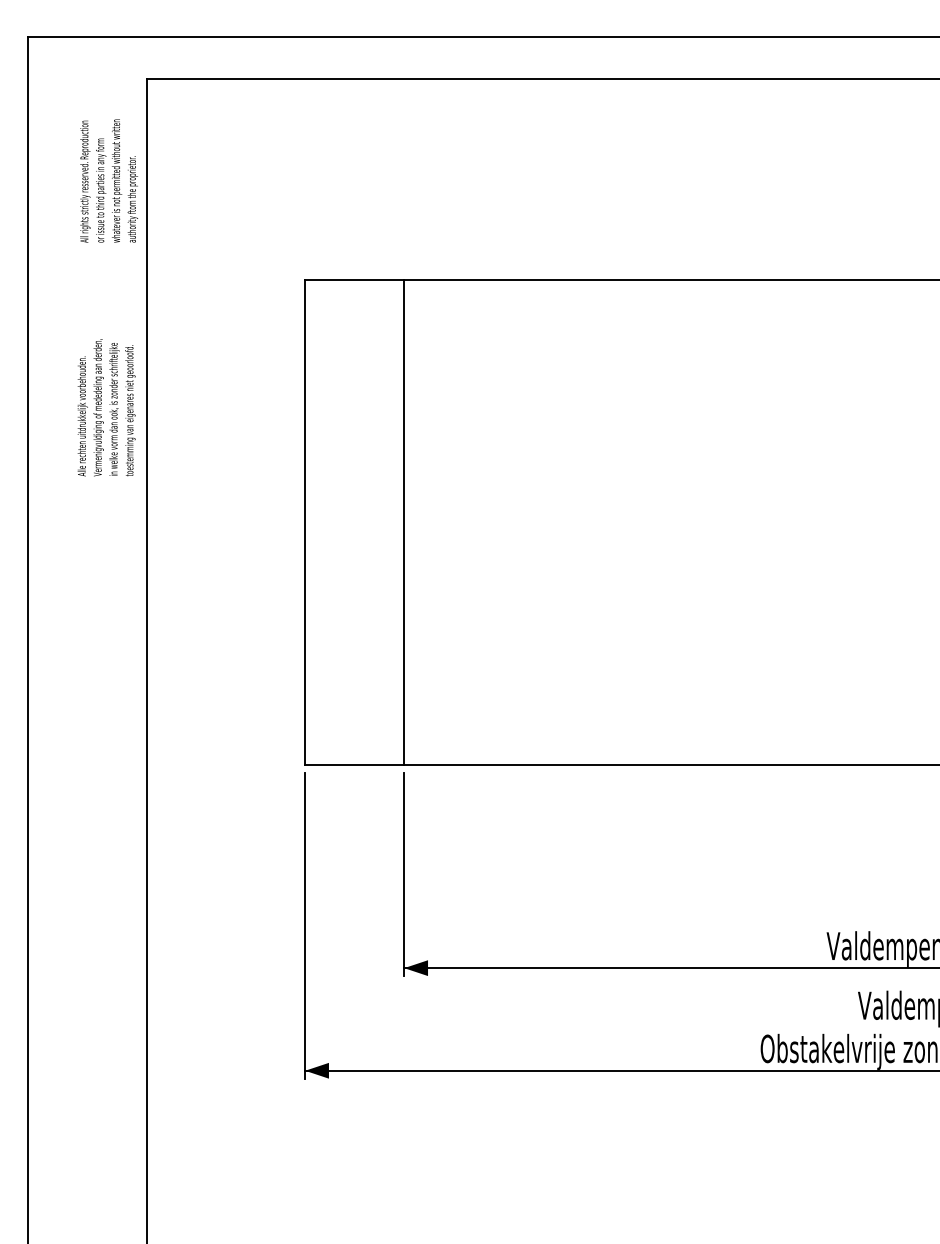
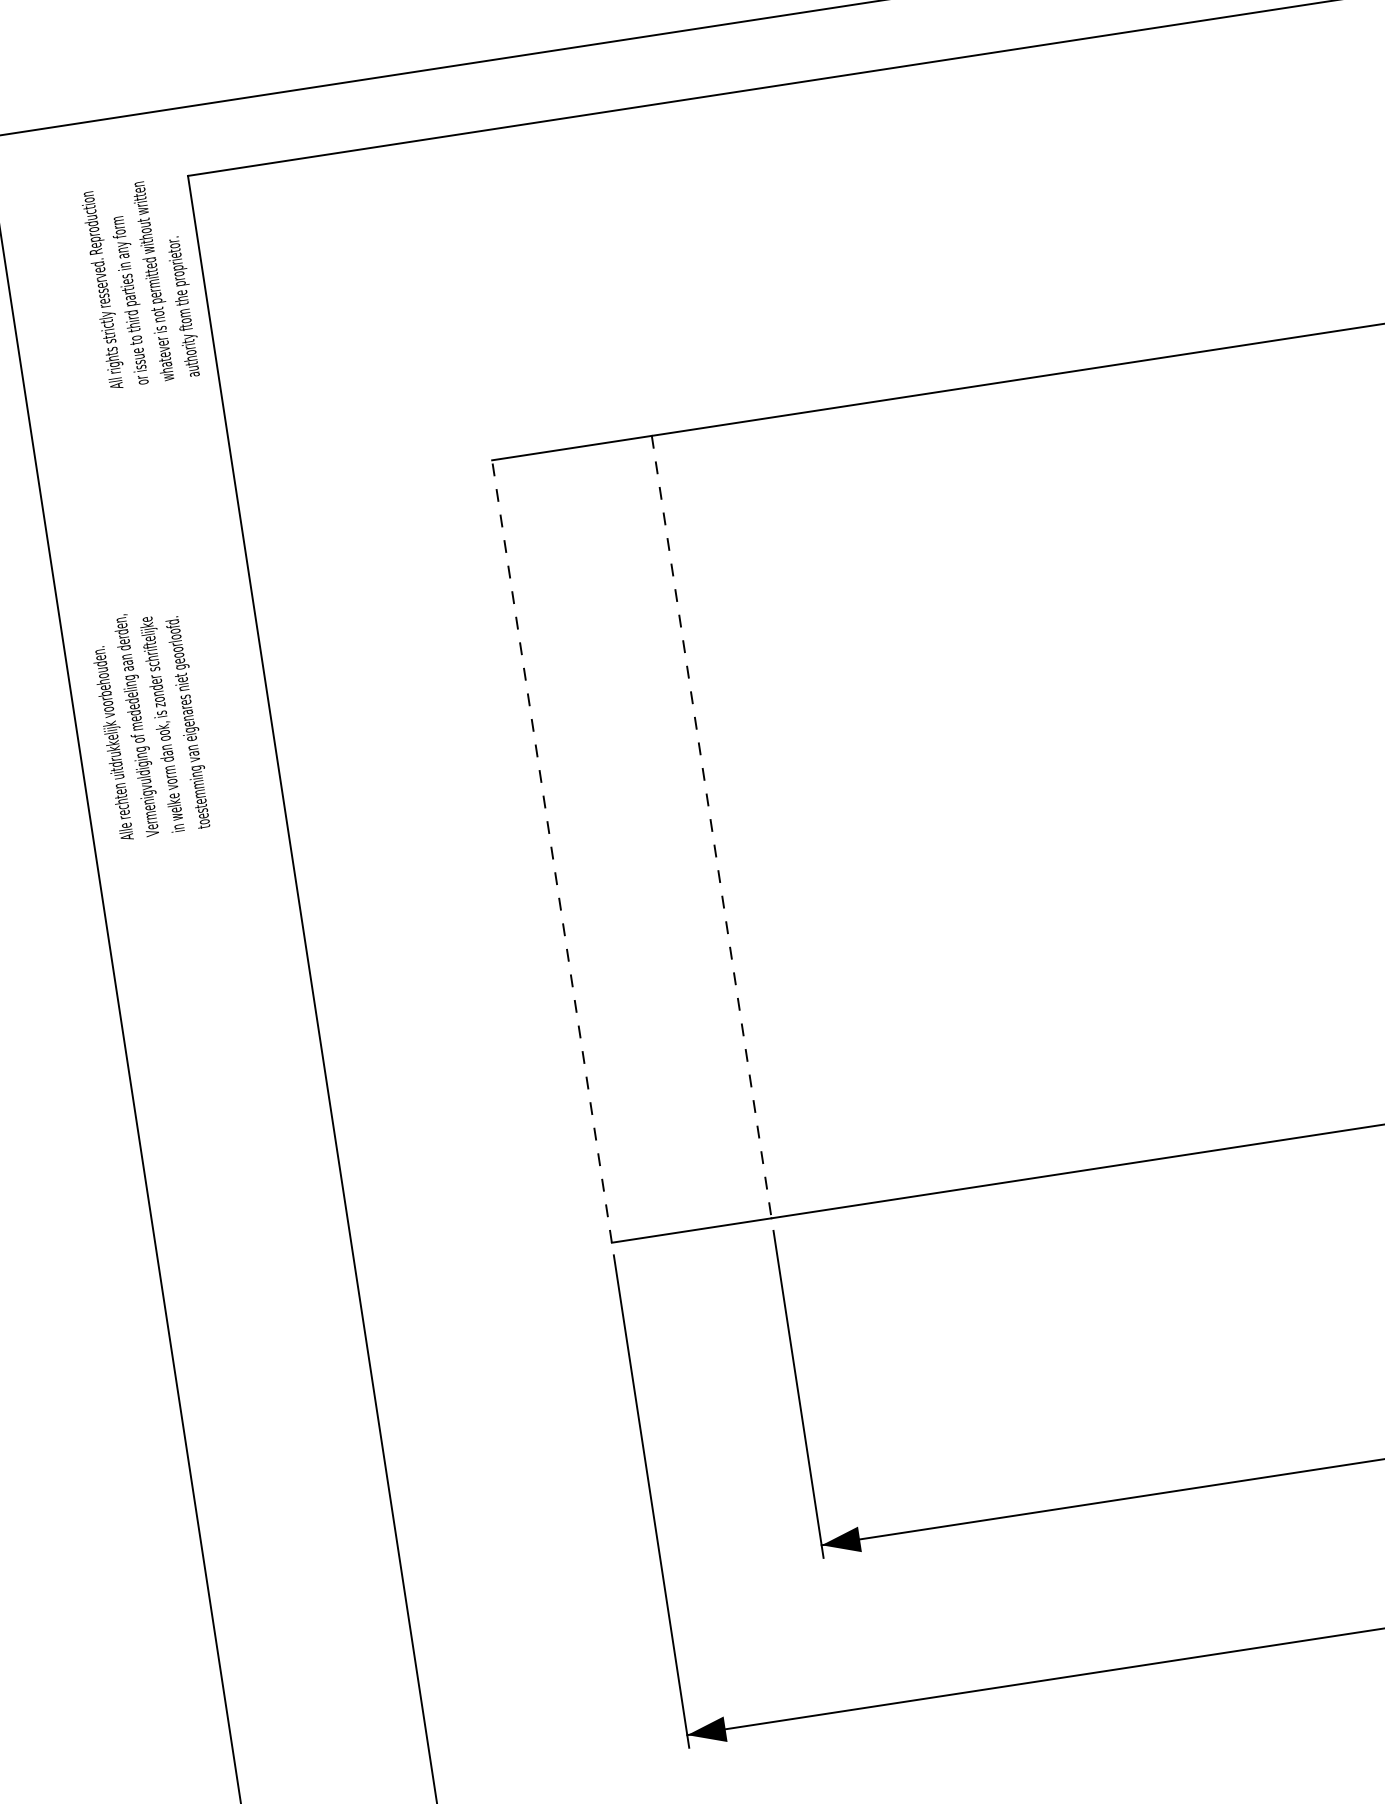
text: (108, 180) -> (140, 282), moved
text: (106, 407) -> (150, 723), moved
line: (305, 522) -> (552, 851), solid -> dashed
line: (404, 522) -> (712, 826), solid -> dashed

